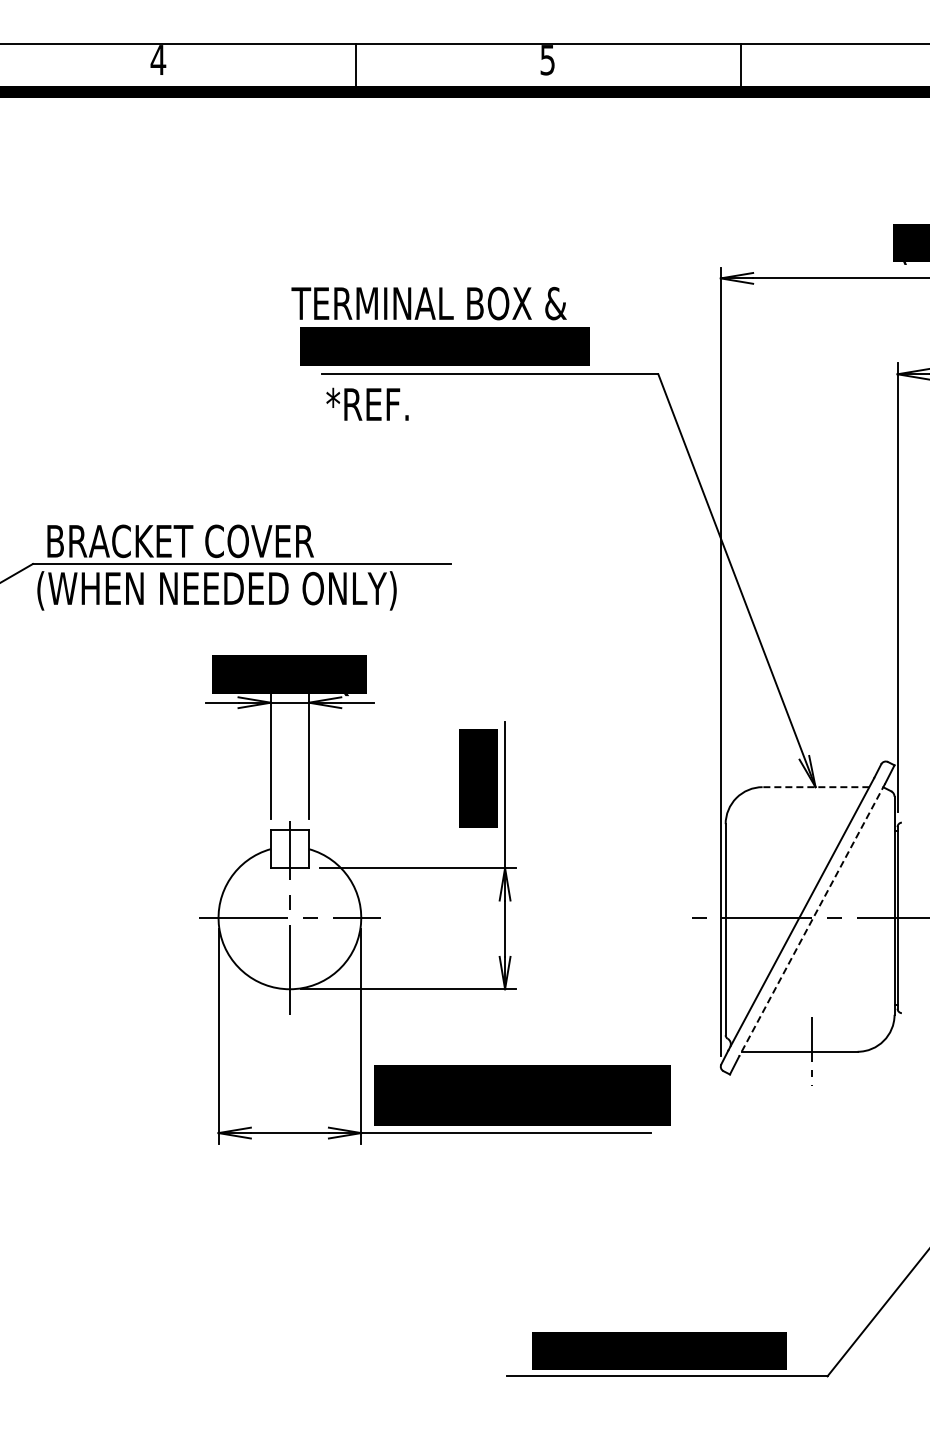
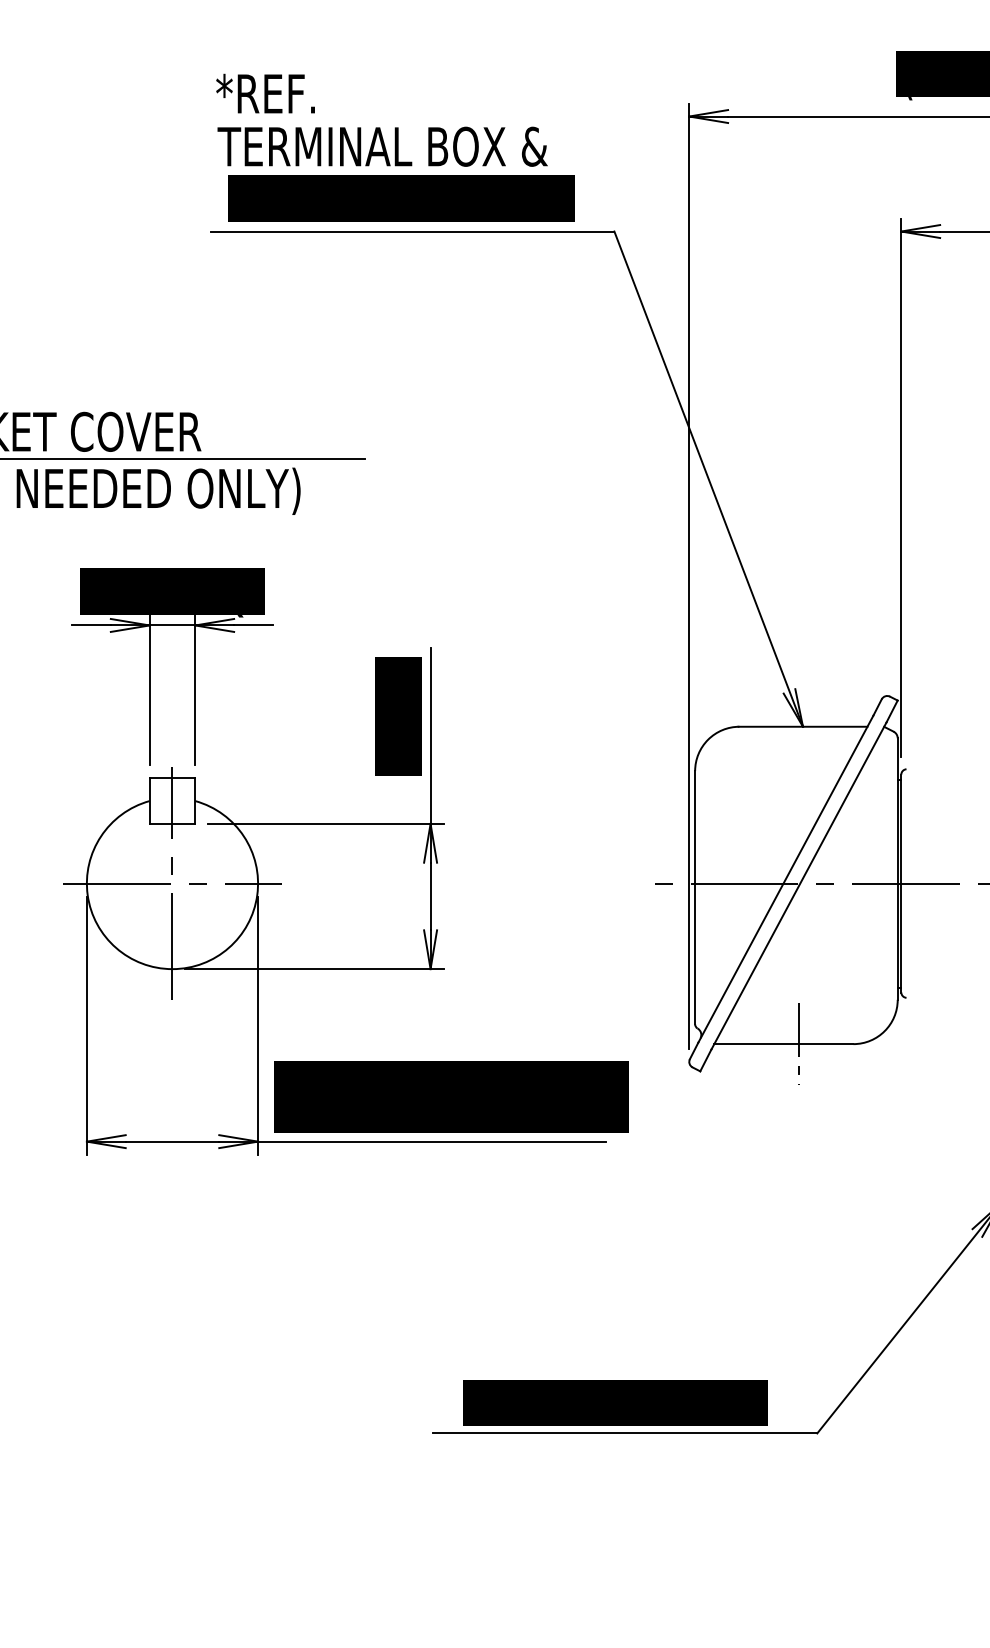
text: (440, 325) -> (396, 173), moved
text: (367, 403) -> (265, 92), moved
line: (815, 787) -> (802, 727), dashed -> solid
line: (812, 919) -> (799, 885), dashed -> solid

